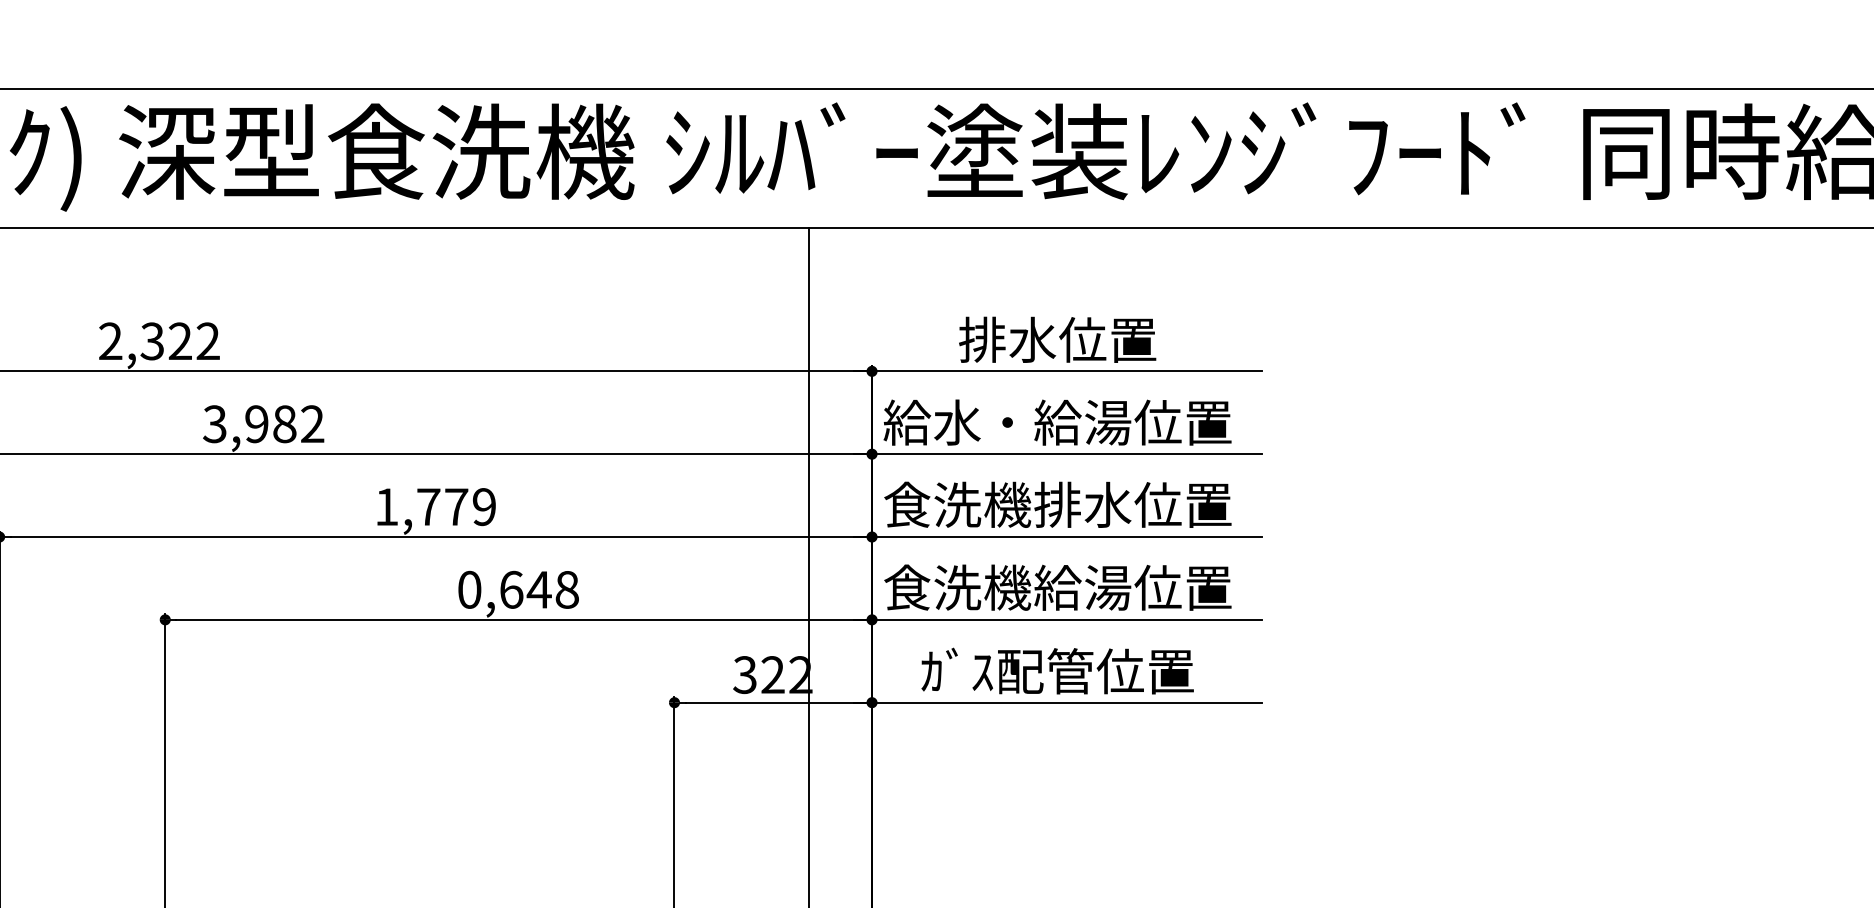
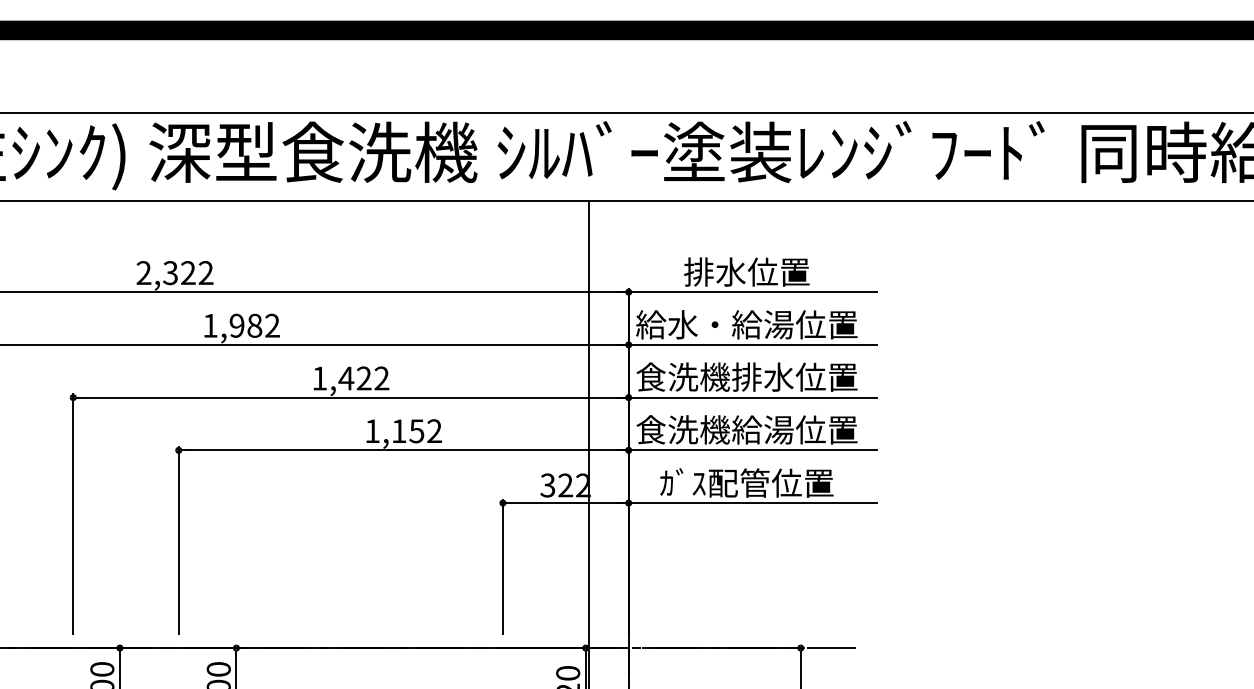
text: (213, 423) -> (209, 325), 3,982 -> 1,982
text: (455, 506) -> (363, 378), 1,779 -> 1,422
text: (518, 590) -> (403, 431), 0,648 -> 1,152

